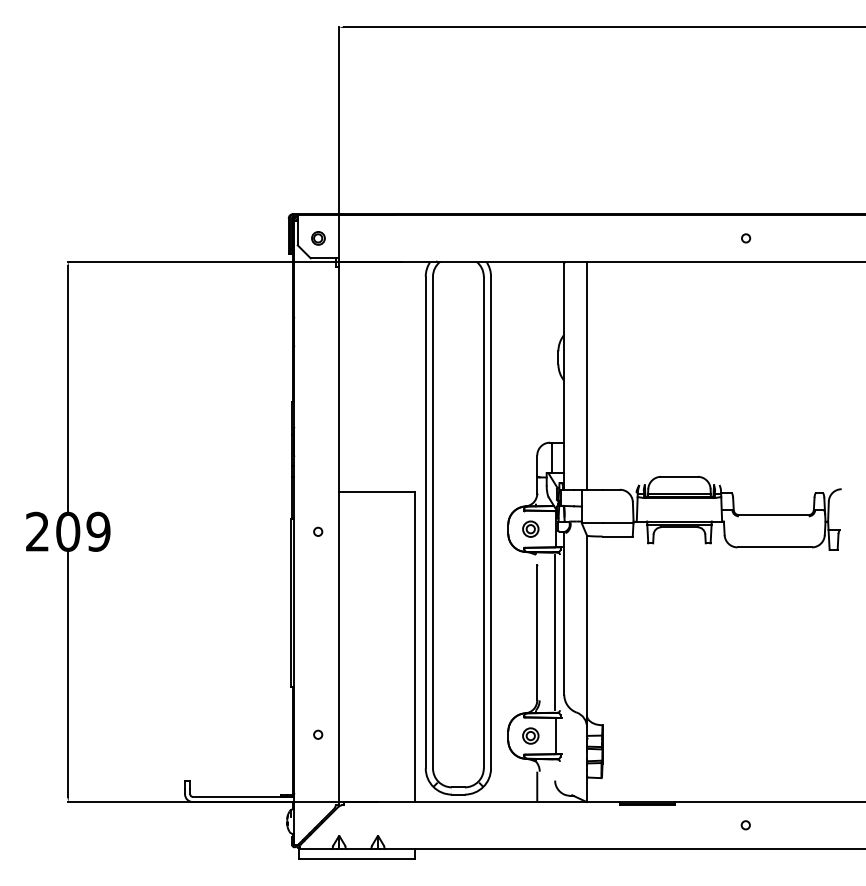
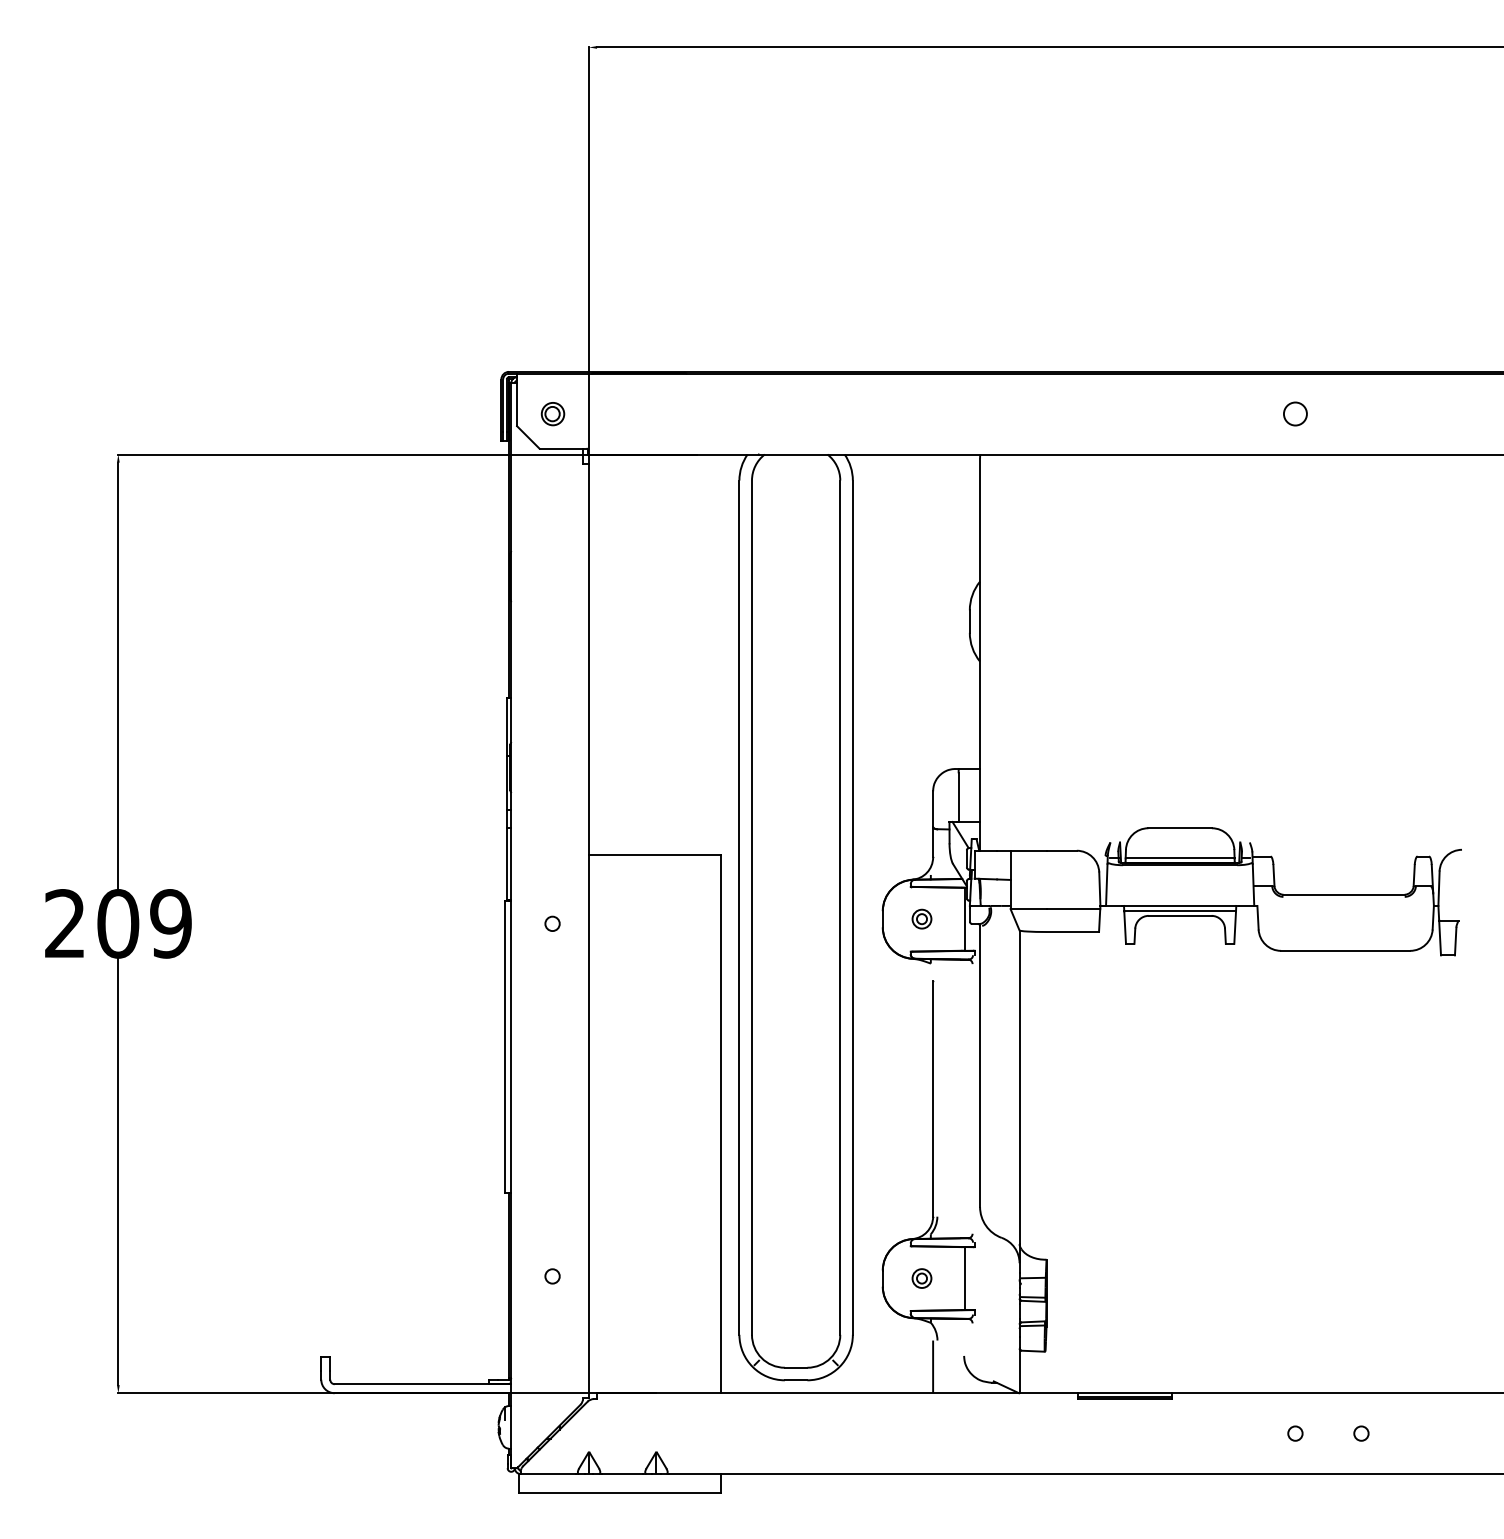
circle: (746, 238) -> (1296, 414), size x1.6
line: (587, 375) -> (1020, 652), removed
part: (530, 528) -> (921, 918), size x0.7
line: (554, 632) -> (963, 1098), removed
part: (530, 735) -> (921, 1277), size x0.7
circle: (783, 825) -> (1360, 1433), added

